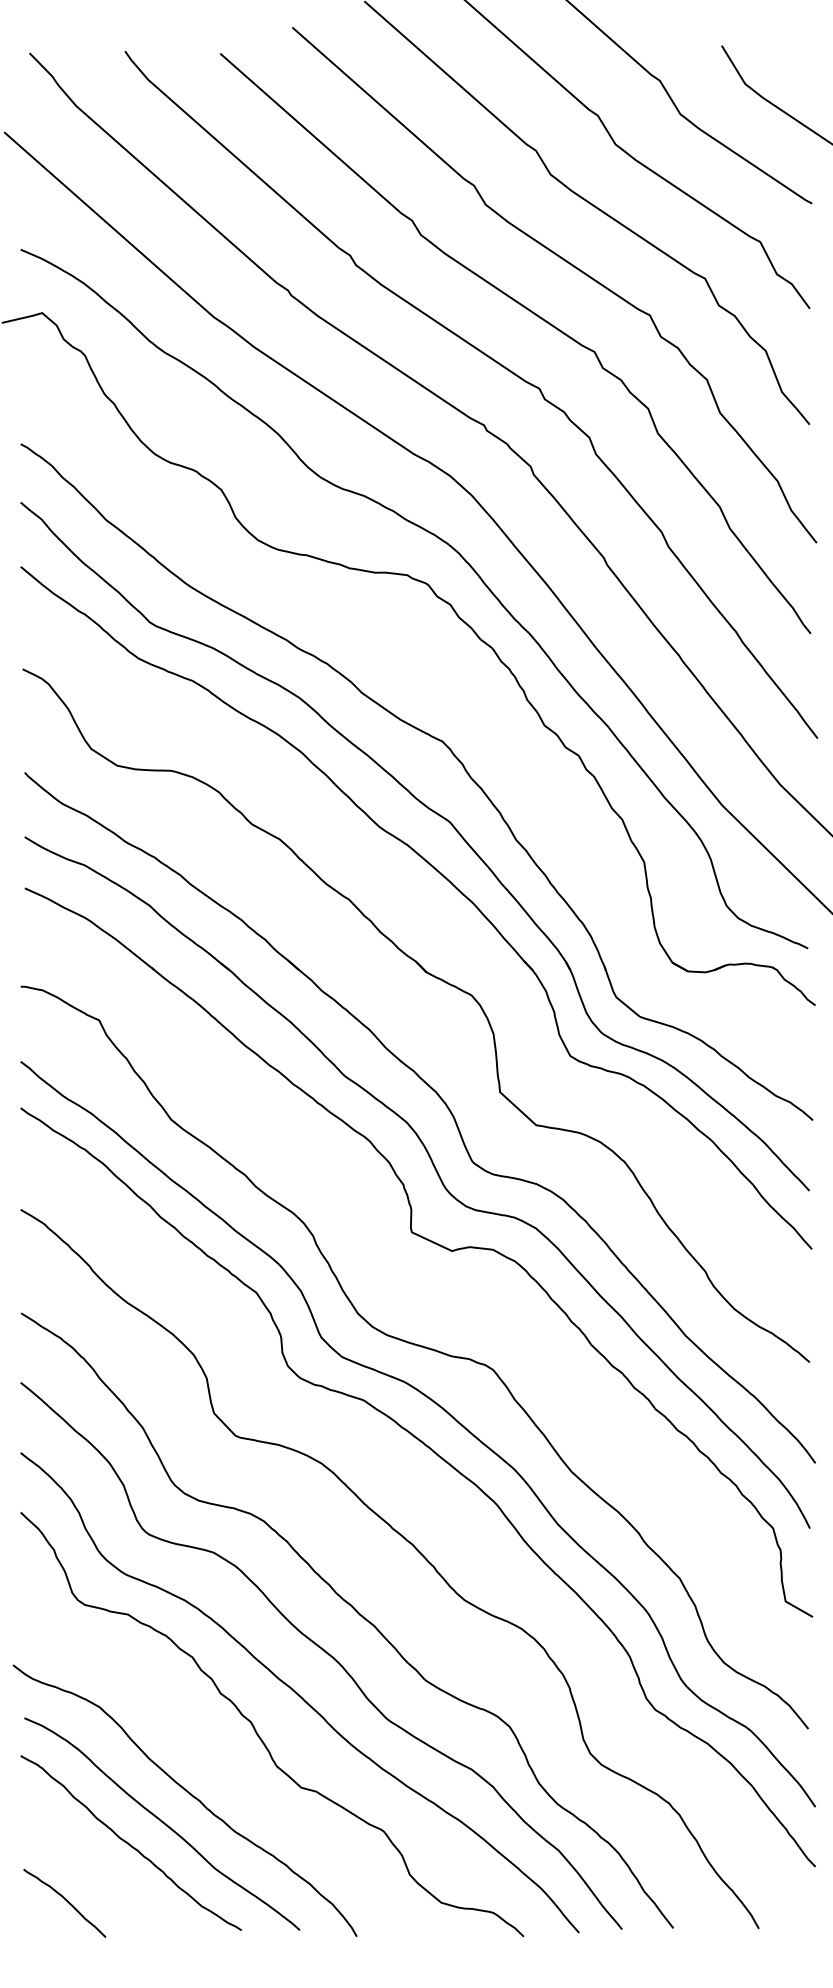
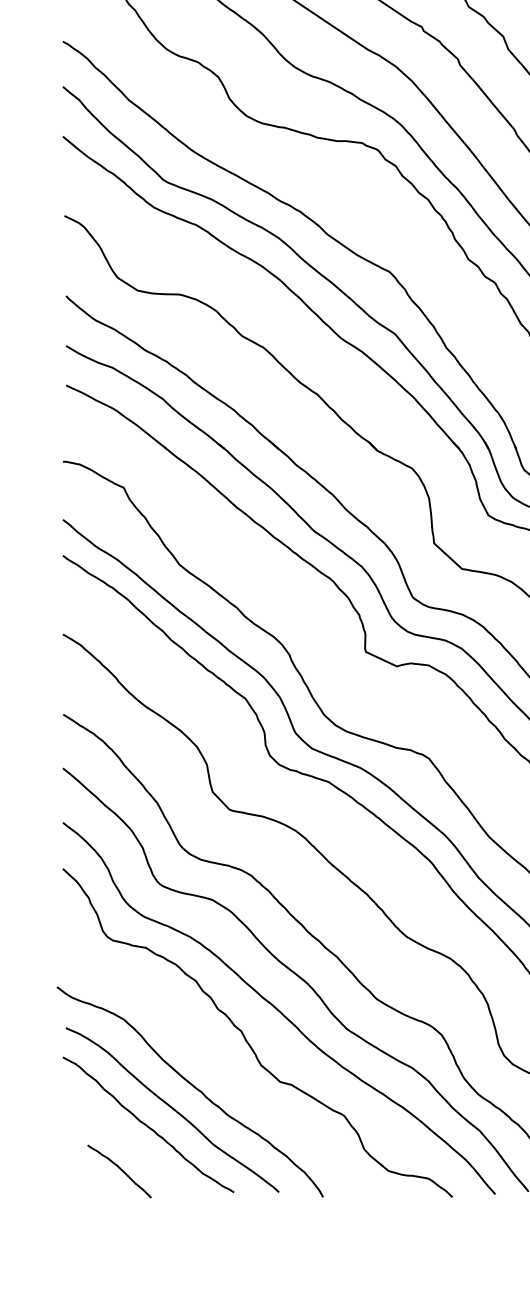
curve: (65, 1900) -> (120, 1169), moved

